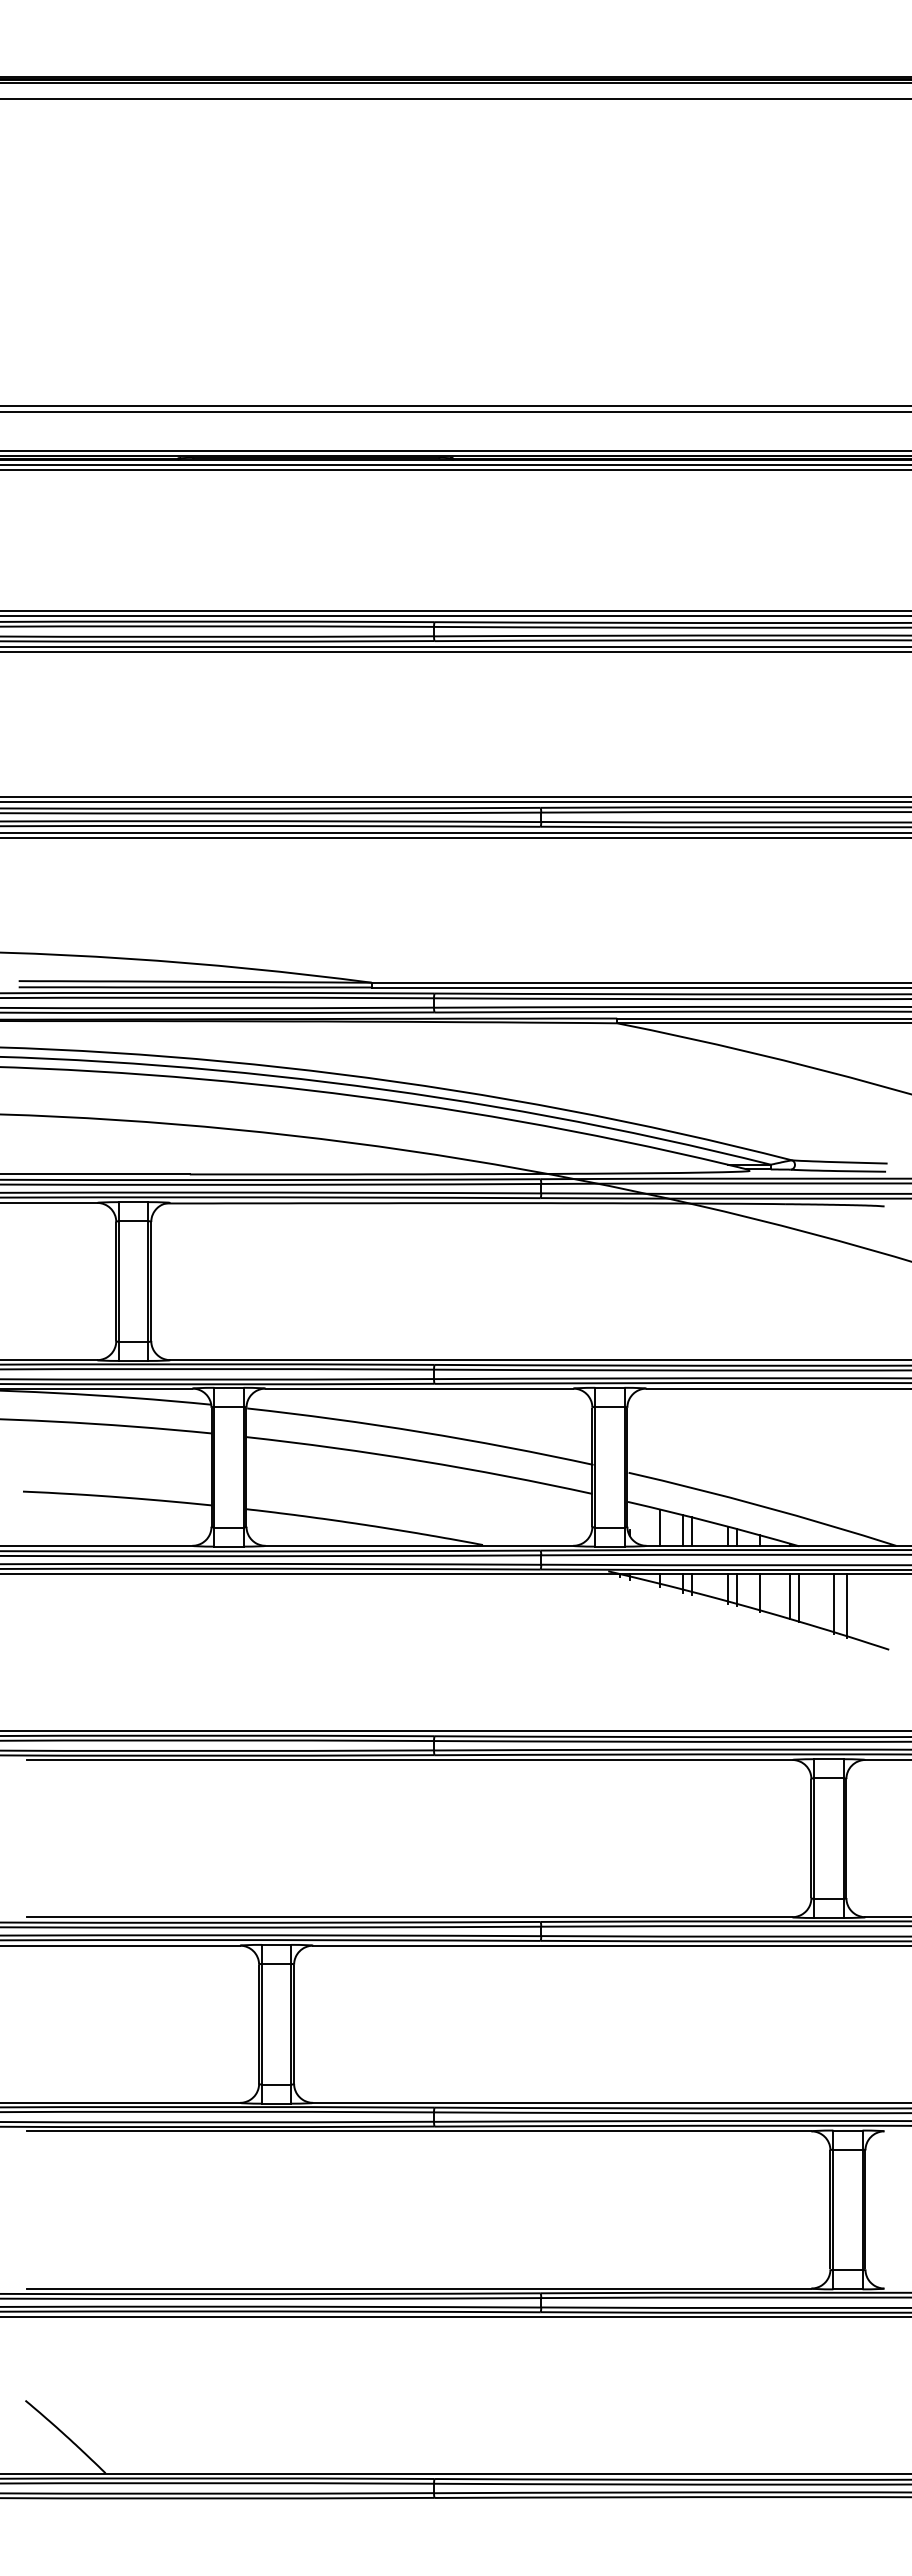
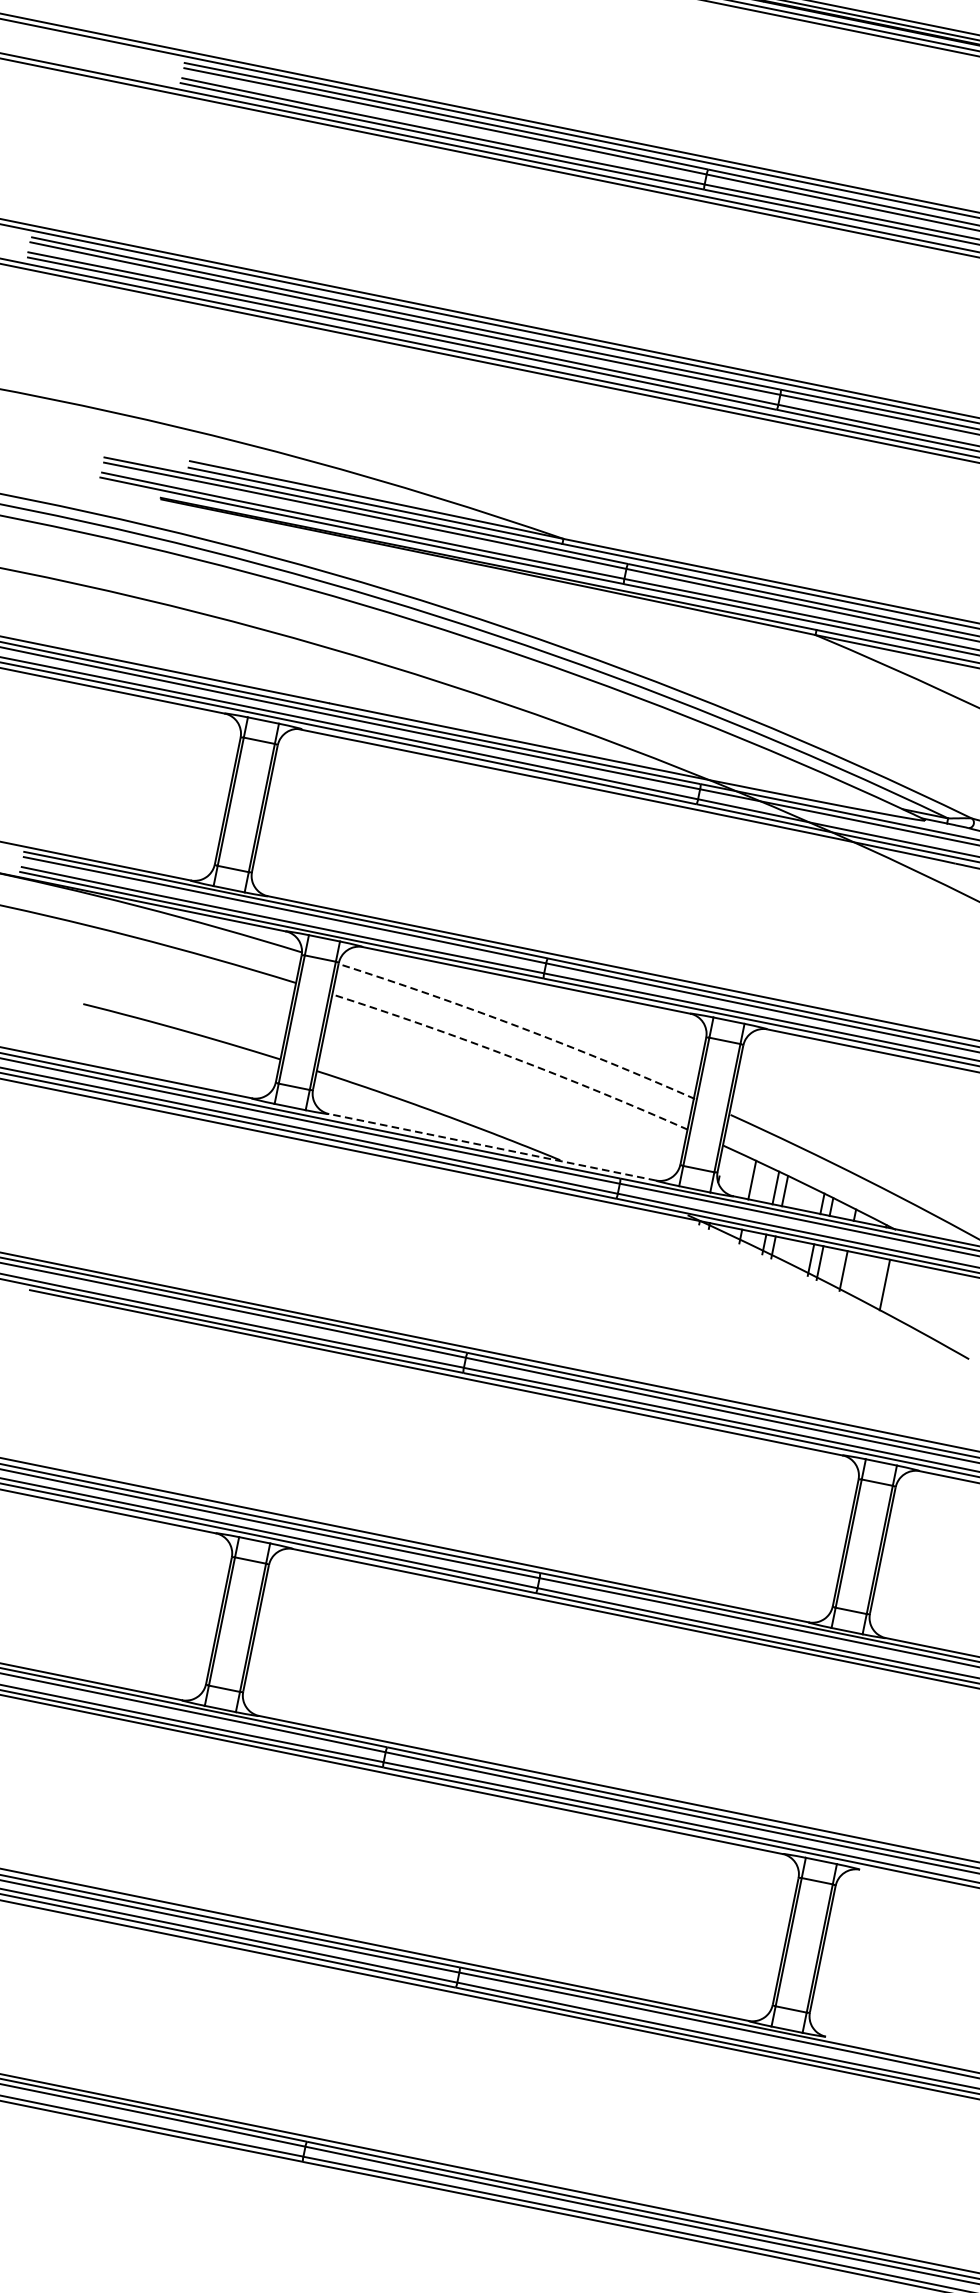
arc: (421, 1432) -> (519, 1027), solid -> dashed
arc: (420, 1460) -> (512, 1056), solid -> dashed
line: (419, 1545) -> (492, 1146), solid -> dashed
line: (789, 1596) -> (874, 1281), removed
line: (833, 1603) -> (919, 1298), removed
line: (847, 1606) -> (934, 1304), removed

